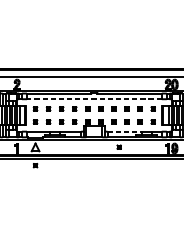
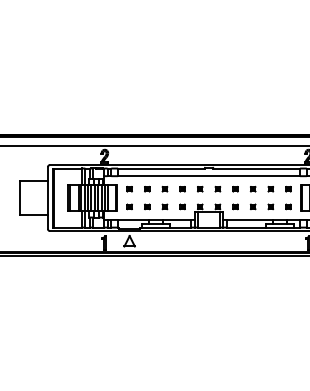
line: (94, 99) -> (209, 176), dashed -> solid
line: (124, 131) -> (249, 219), dashed -> solid
part: (119, 146) -> (242, 240), removed
part: (35, 165) -> (129, 265), removed

